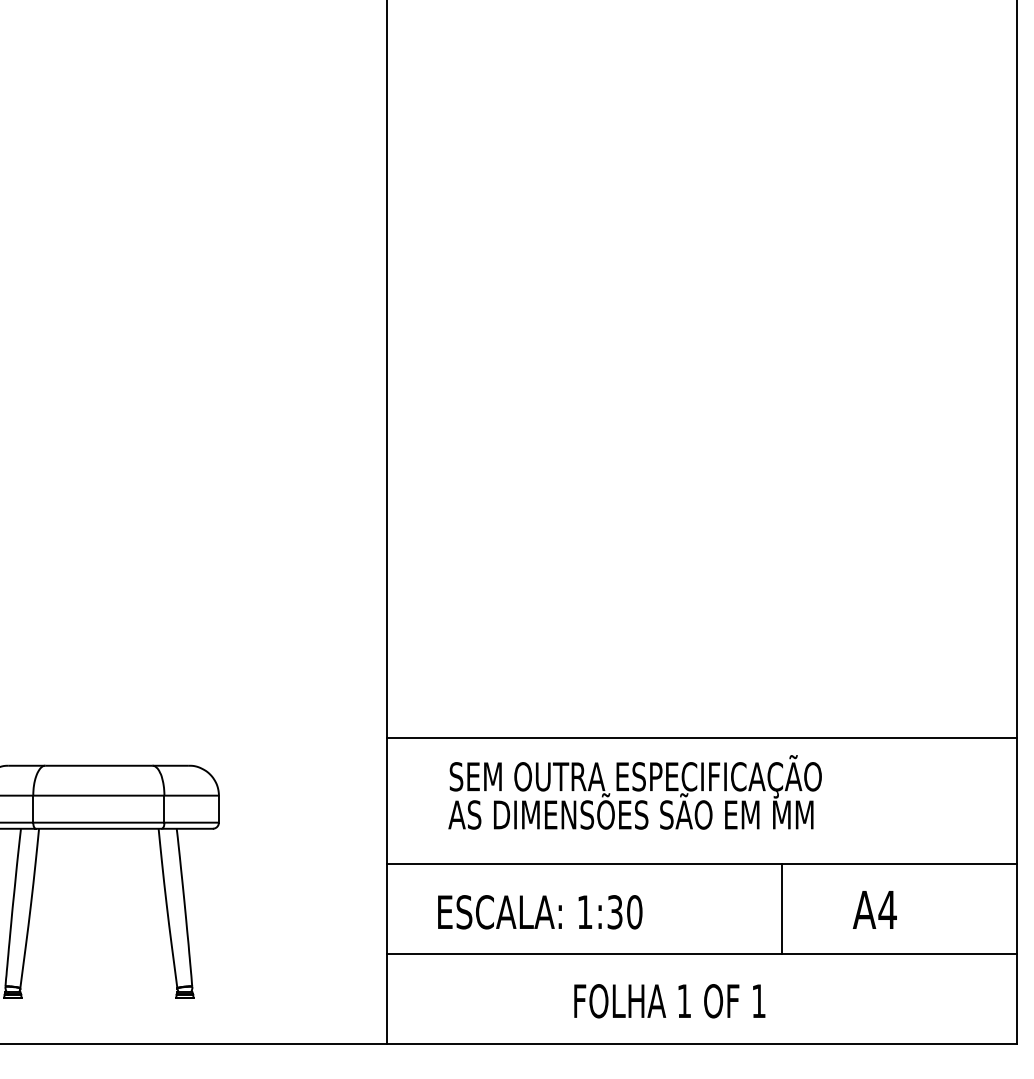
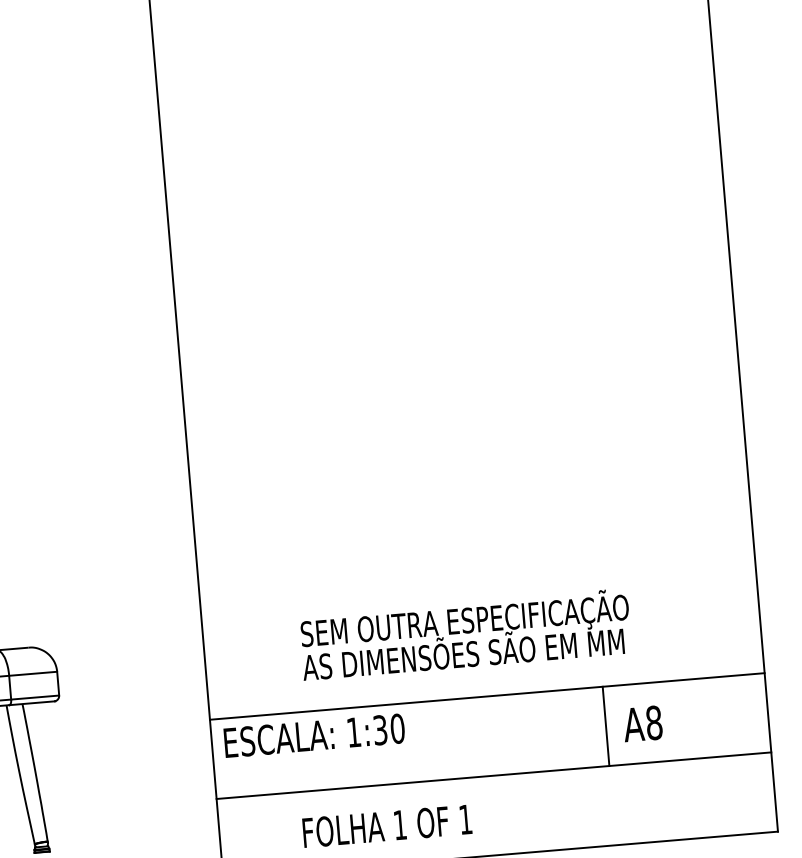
line: (701, 738) -> (477, 585), removed
text: (634, 792) -> (464, 634), moved
line: (782, 909) -> (606, 726), moved
text: (887, 909) -> (653, 722), A4 -> A8
text: (540, 912) -> (314, 735), moved
text: (669, 1001) -> (387, 826), moved

